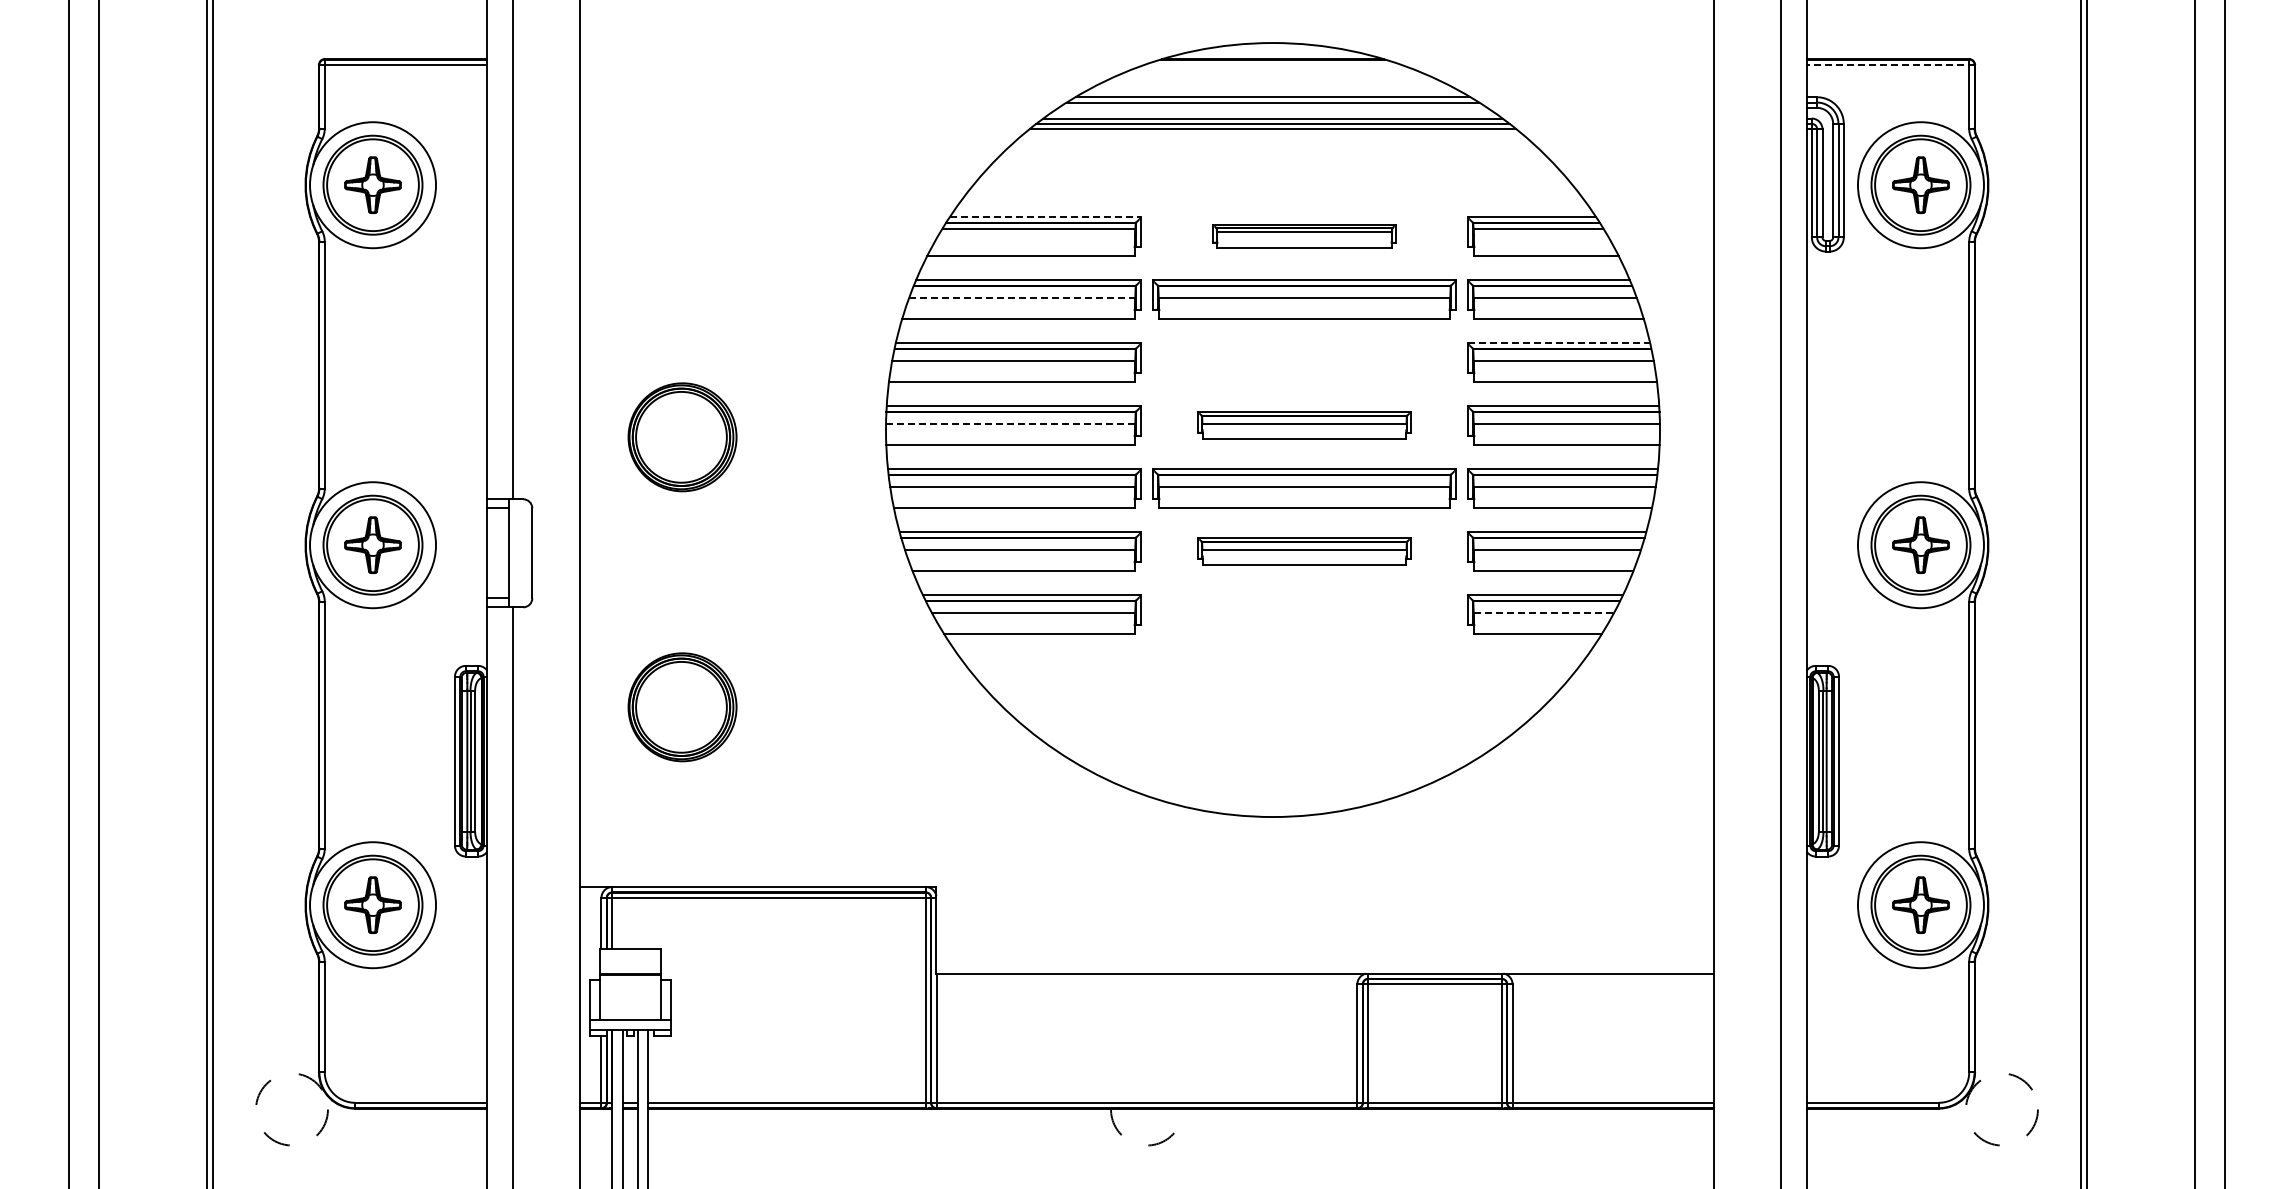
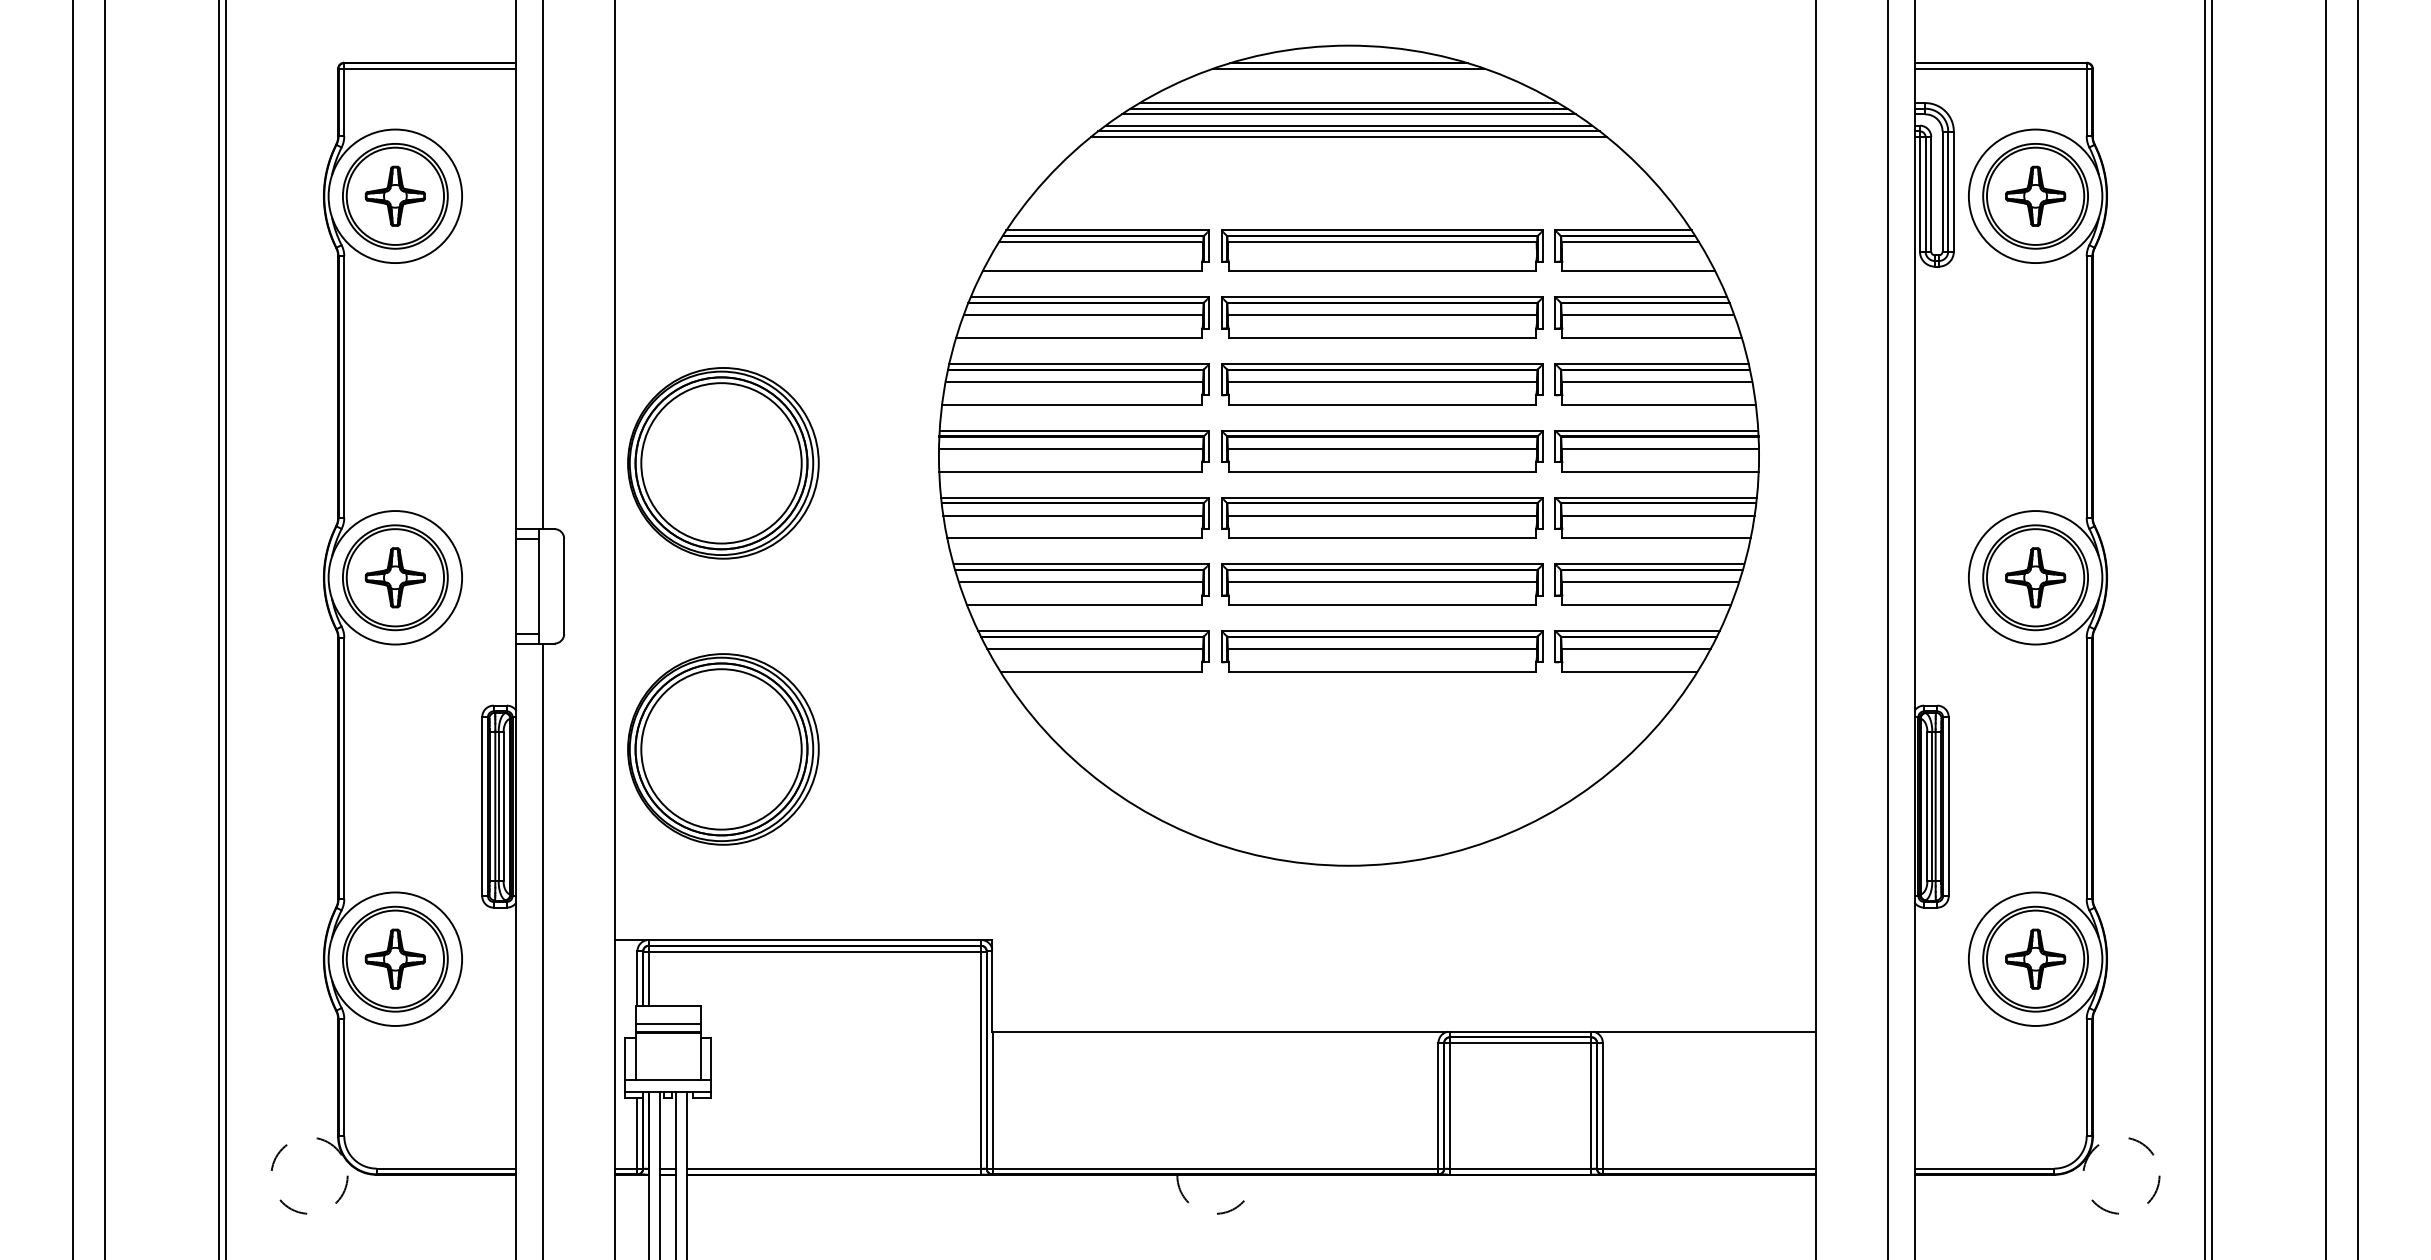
line: (1272, 65) -> (1348, 69), added
line: (1890, 65) -> (2003, 69), dashed -> solid
line: (1272, 107) -> (1348, 113), added
line: (1045, 217) -> (1107, 230), dashed -> solid
part: (1304, 236) -> (1382, 250), size x1.67
line: (1022, 297) -> (1083, 315), dashed -> solid
line: (1559, 343) -> (1652, 364), dashed -> solid
part: (1304, 362) -> (1382, 384), added
line: (1010, 423) -> (1070, 448), dashed -> solid
part: (1304, 425) -> (1382, 450), size x1.43
part: (682, 437) -> (723, 463), size x1.67
part: (1304, 551) -> (1382, 584), size x1.43
line: (1544, 612) -> (1636, 649), dashed -> solid
part: (1304, 614) -> (1382, 651), added
part: (682, 707) -> (723, 749), size x1.67
line: (630, 966) -> (668, 1024), added

